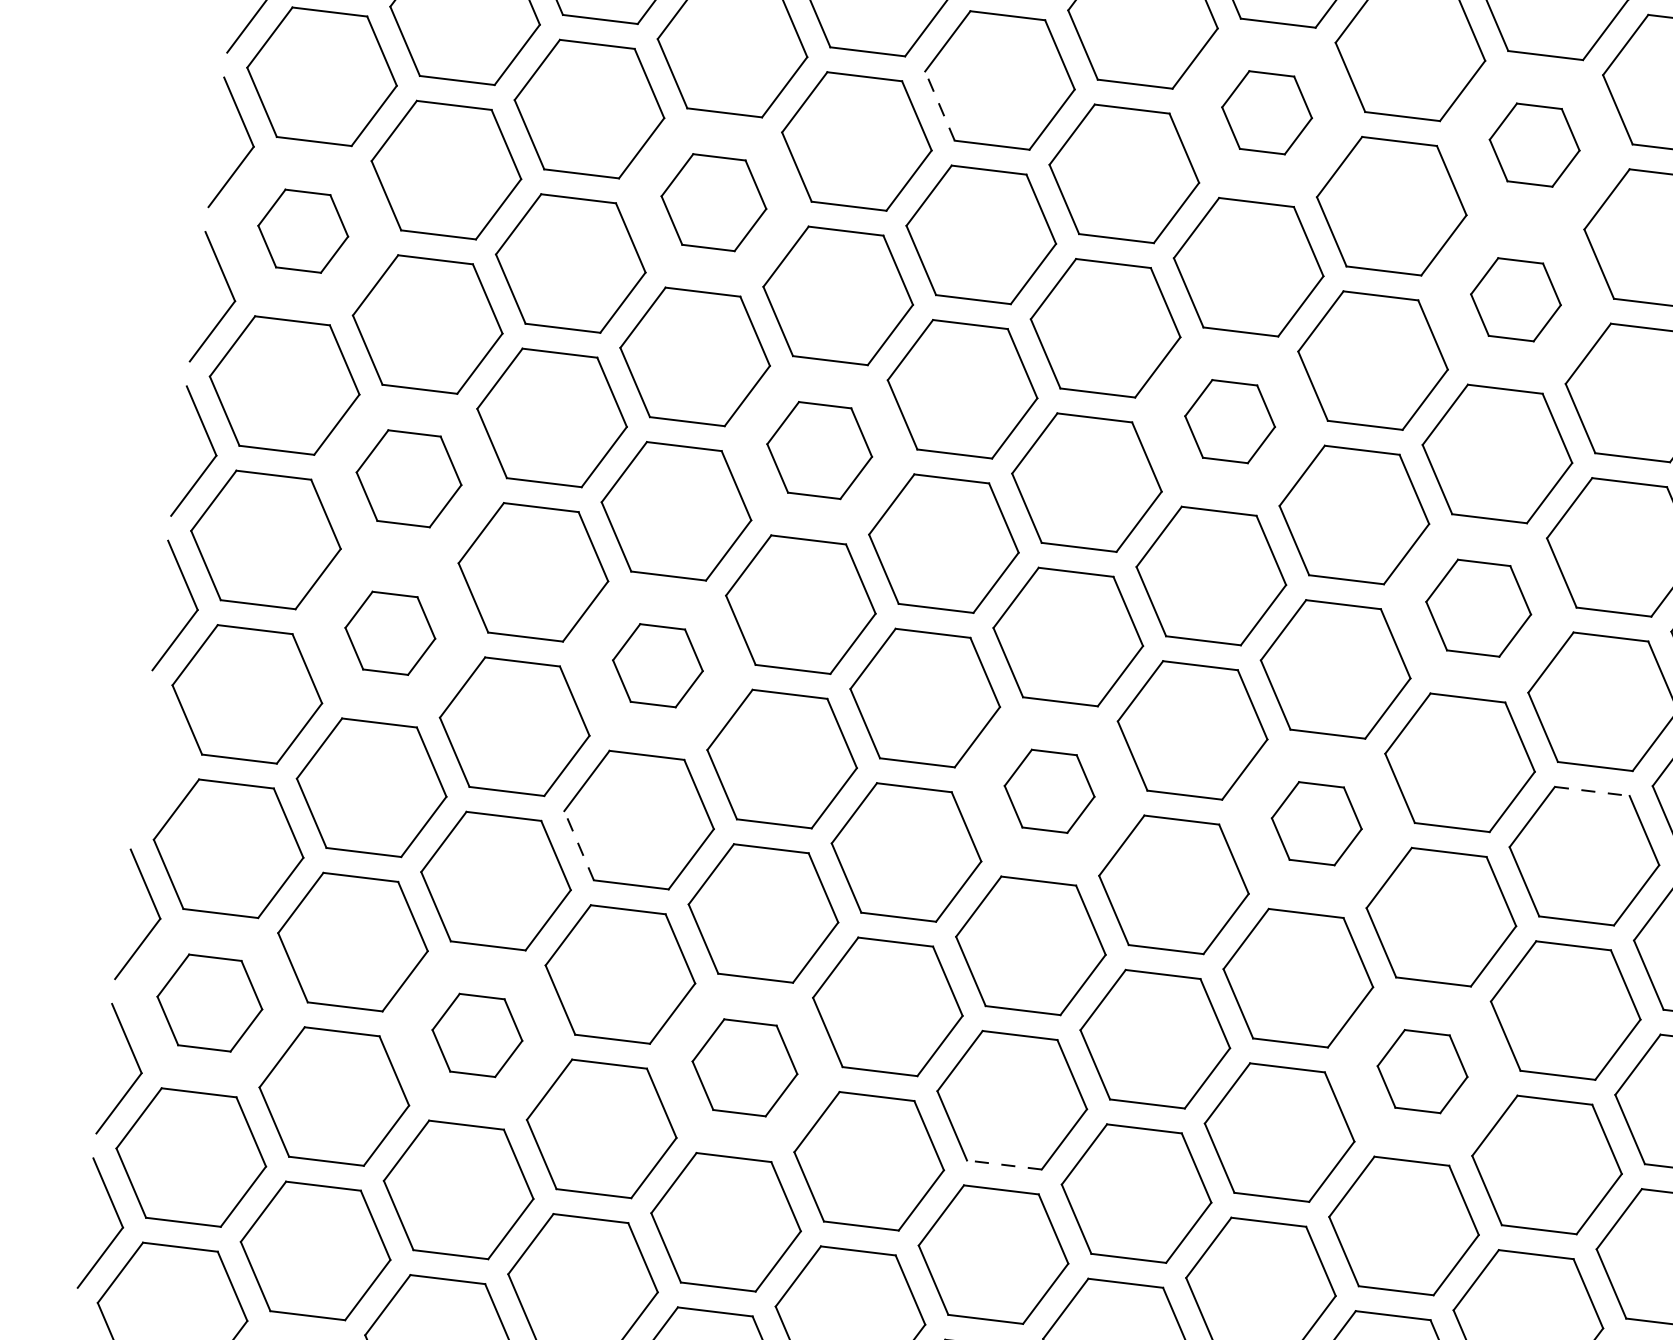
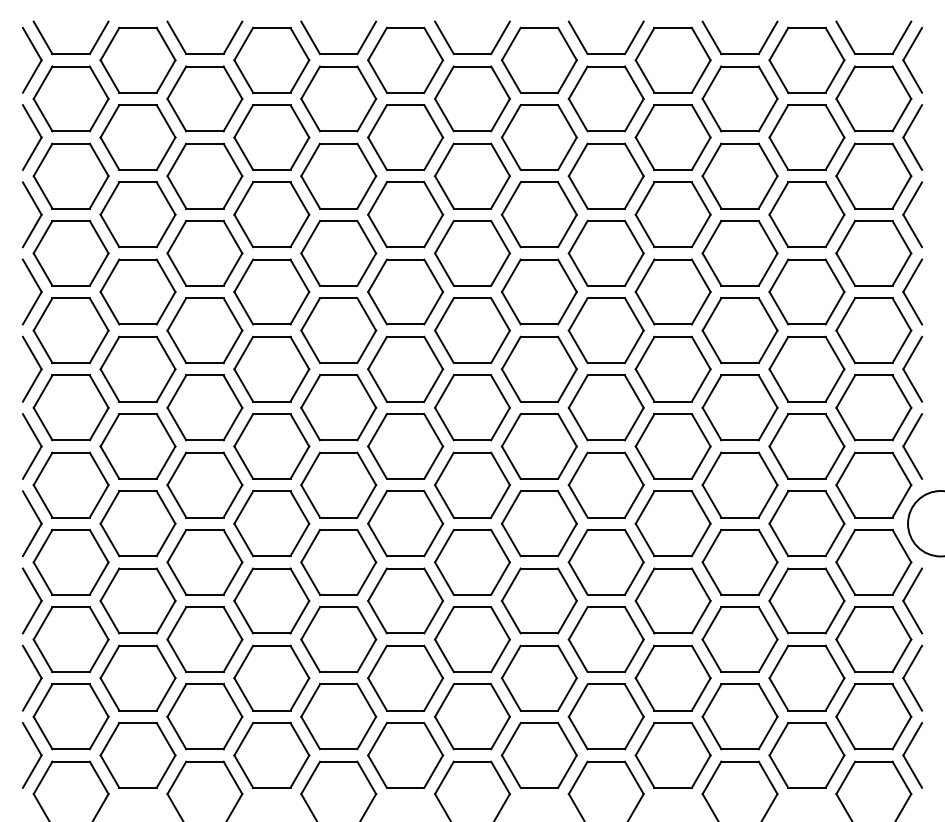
line: (939, 105) -> (377, 153), dashed -> solid
part: (1265, 112) -> (538, 137), size x1.67
part: (1533, 144) -> (672, 137), size x1.67
part: (713, 201) -> (271, 214), size x1.43
part: (302, 231) -> (70, 253), size x1.67
part: (1514, 298) -> (672, 214), size x1.67
part: (1230, 420) -> (539, 291), size x1.67
part: (819, 449) -> (338, 330), size x1.43
part: (408, 477) -> (137, 368), size x1.43
part: (1477, 606) -> (672, 368), size x1.43
part: (389, 633) -> (137, 446), size x1.67
part: (657, 665) -> (271, 446), size x1.67
part: (173, 757) -> (38, 520), added
part: (1049, 790) -> (472, 484), size x1.67
line: (1593, 791) -> (740, 452), dashed -> solid
part: (1315, 822) -> (605, 484), size x1.67
line: (578, 844) -> (243, 539), dashed -> solid
part: (208, 1002) -> (70, 639), size x1.43
part: (476, 1035) -> (204, 639), size x1.67
part: (744, 1067) -> (338, 639), size x1.43
part: (1421, 1070) -> (672, 600), size x1.67
line: (1004, 1164) -> (472, 671), dashed -> solid

